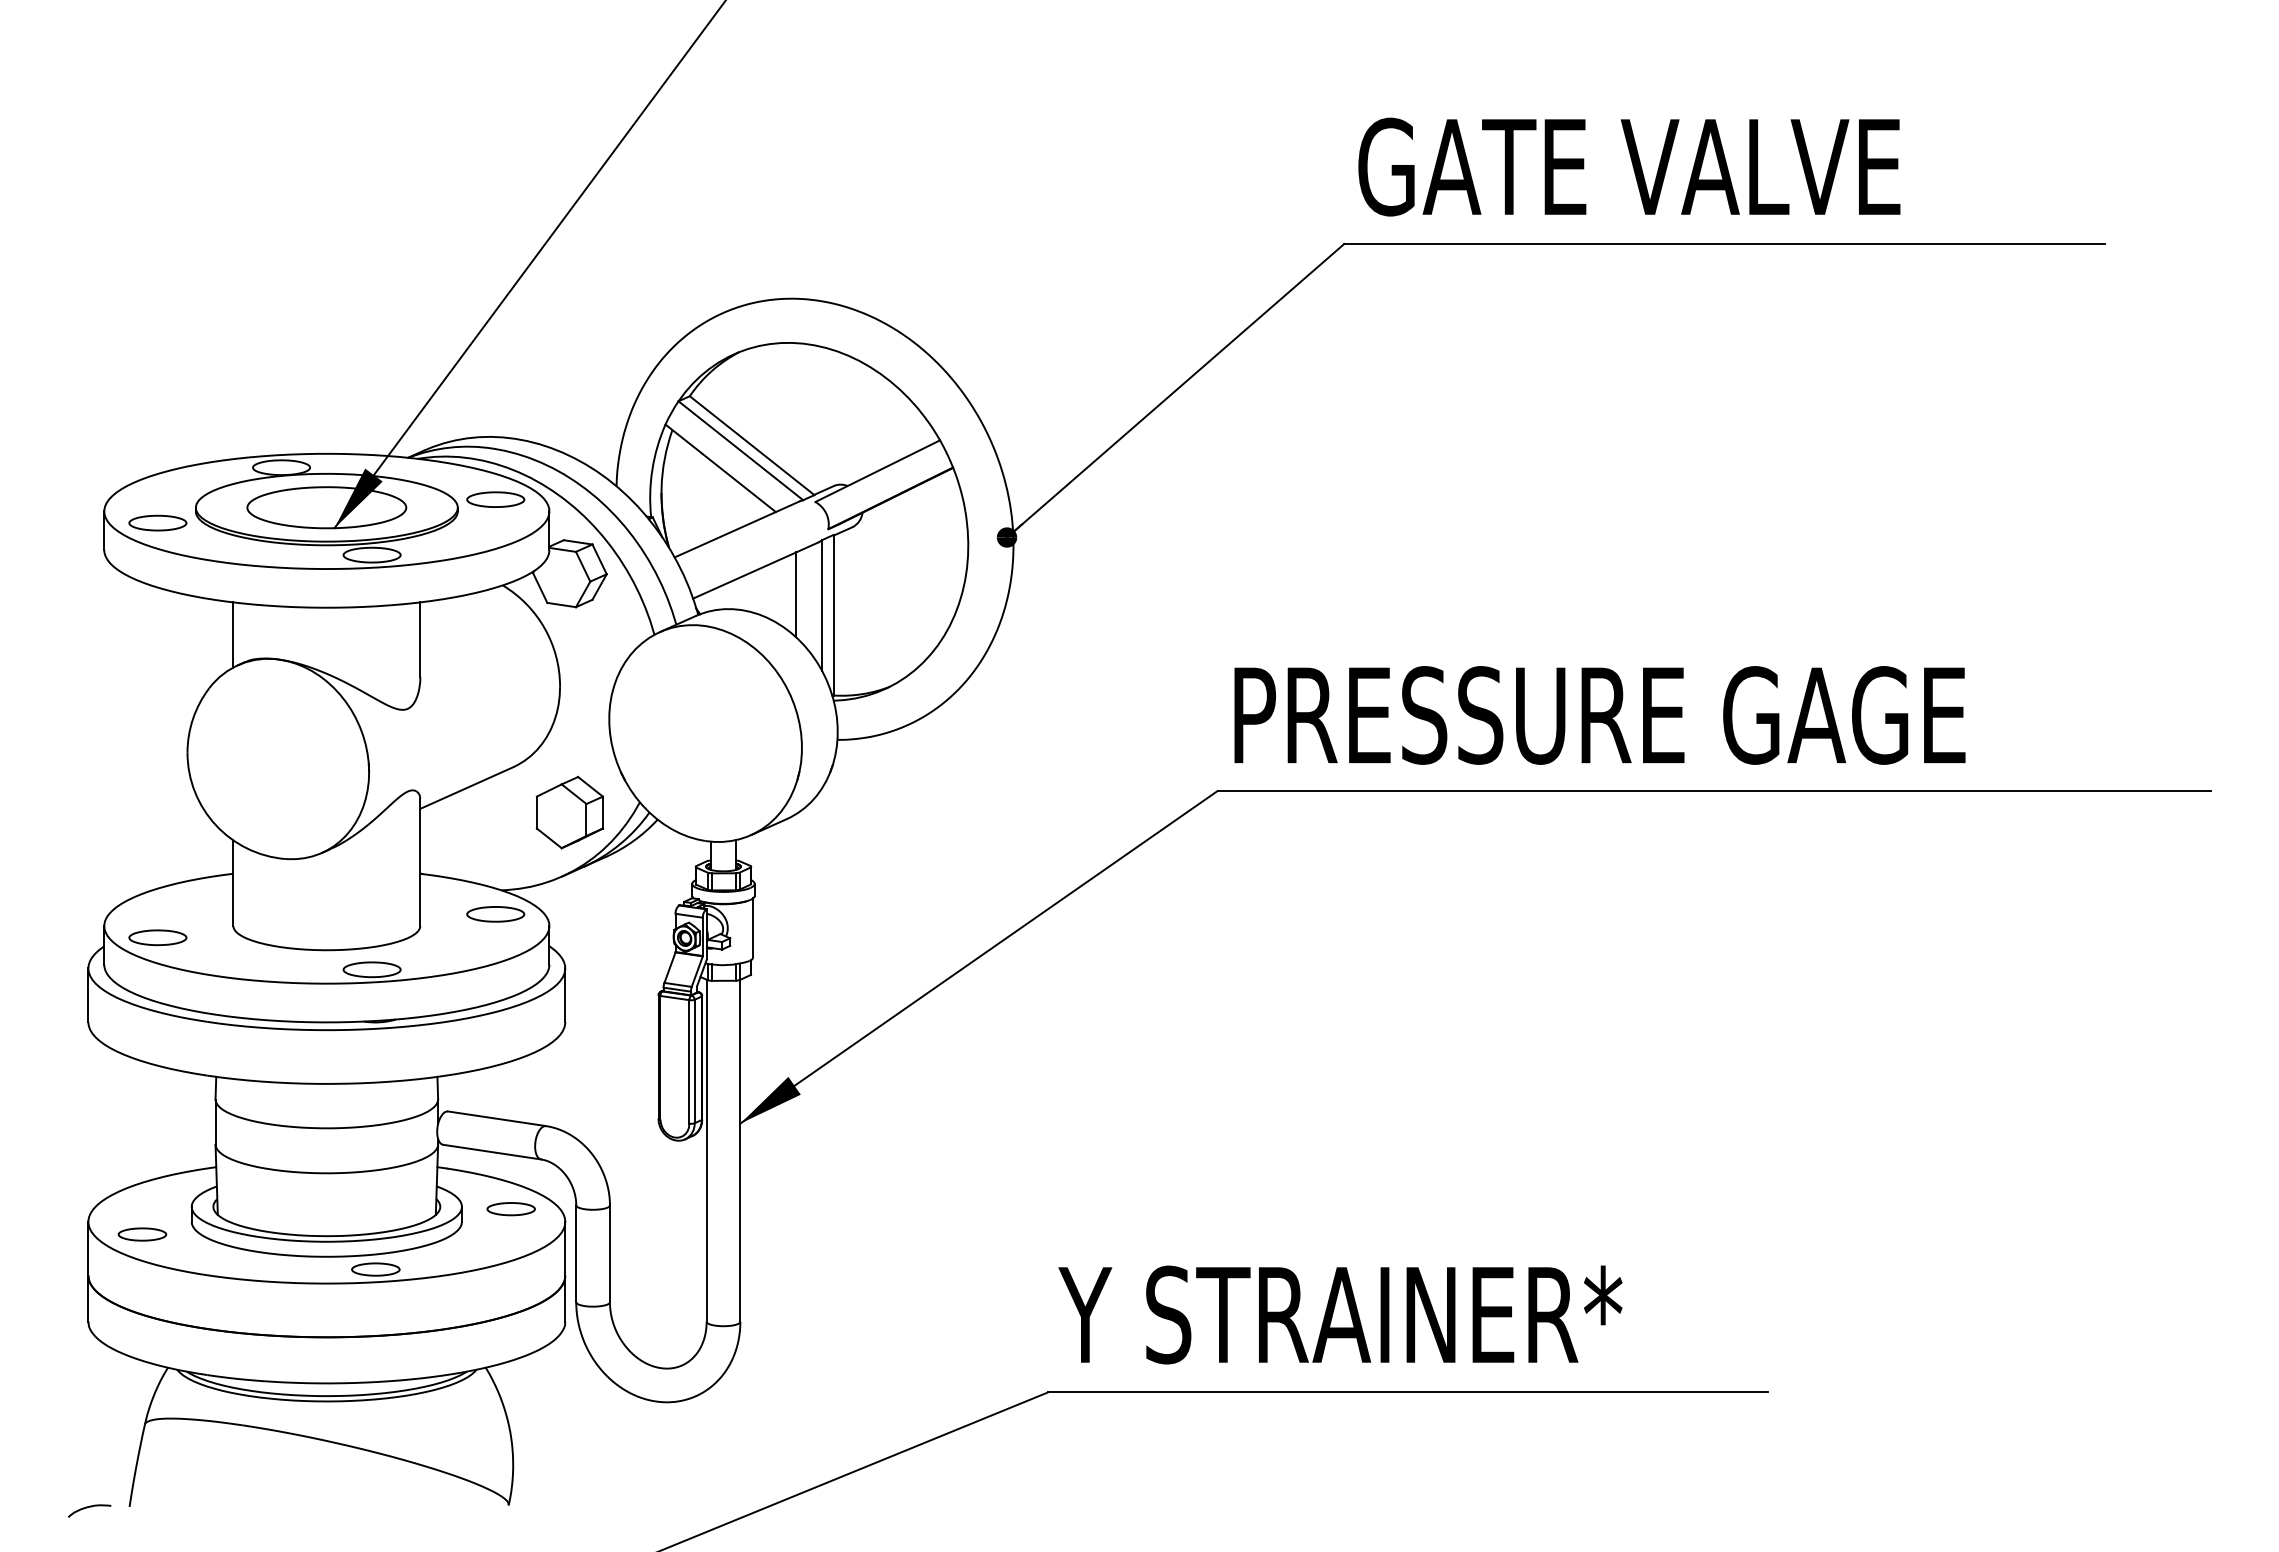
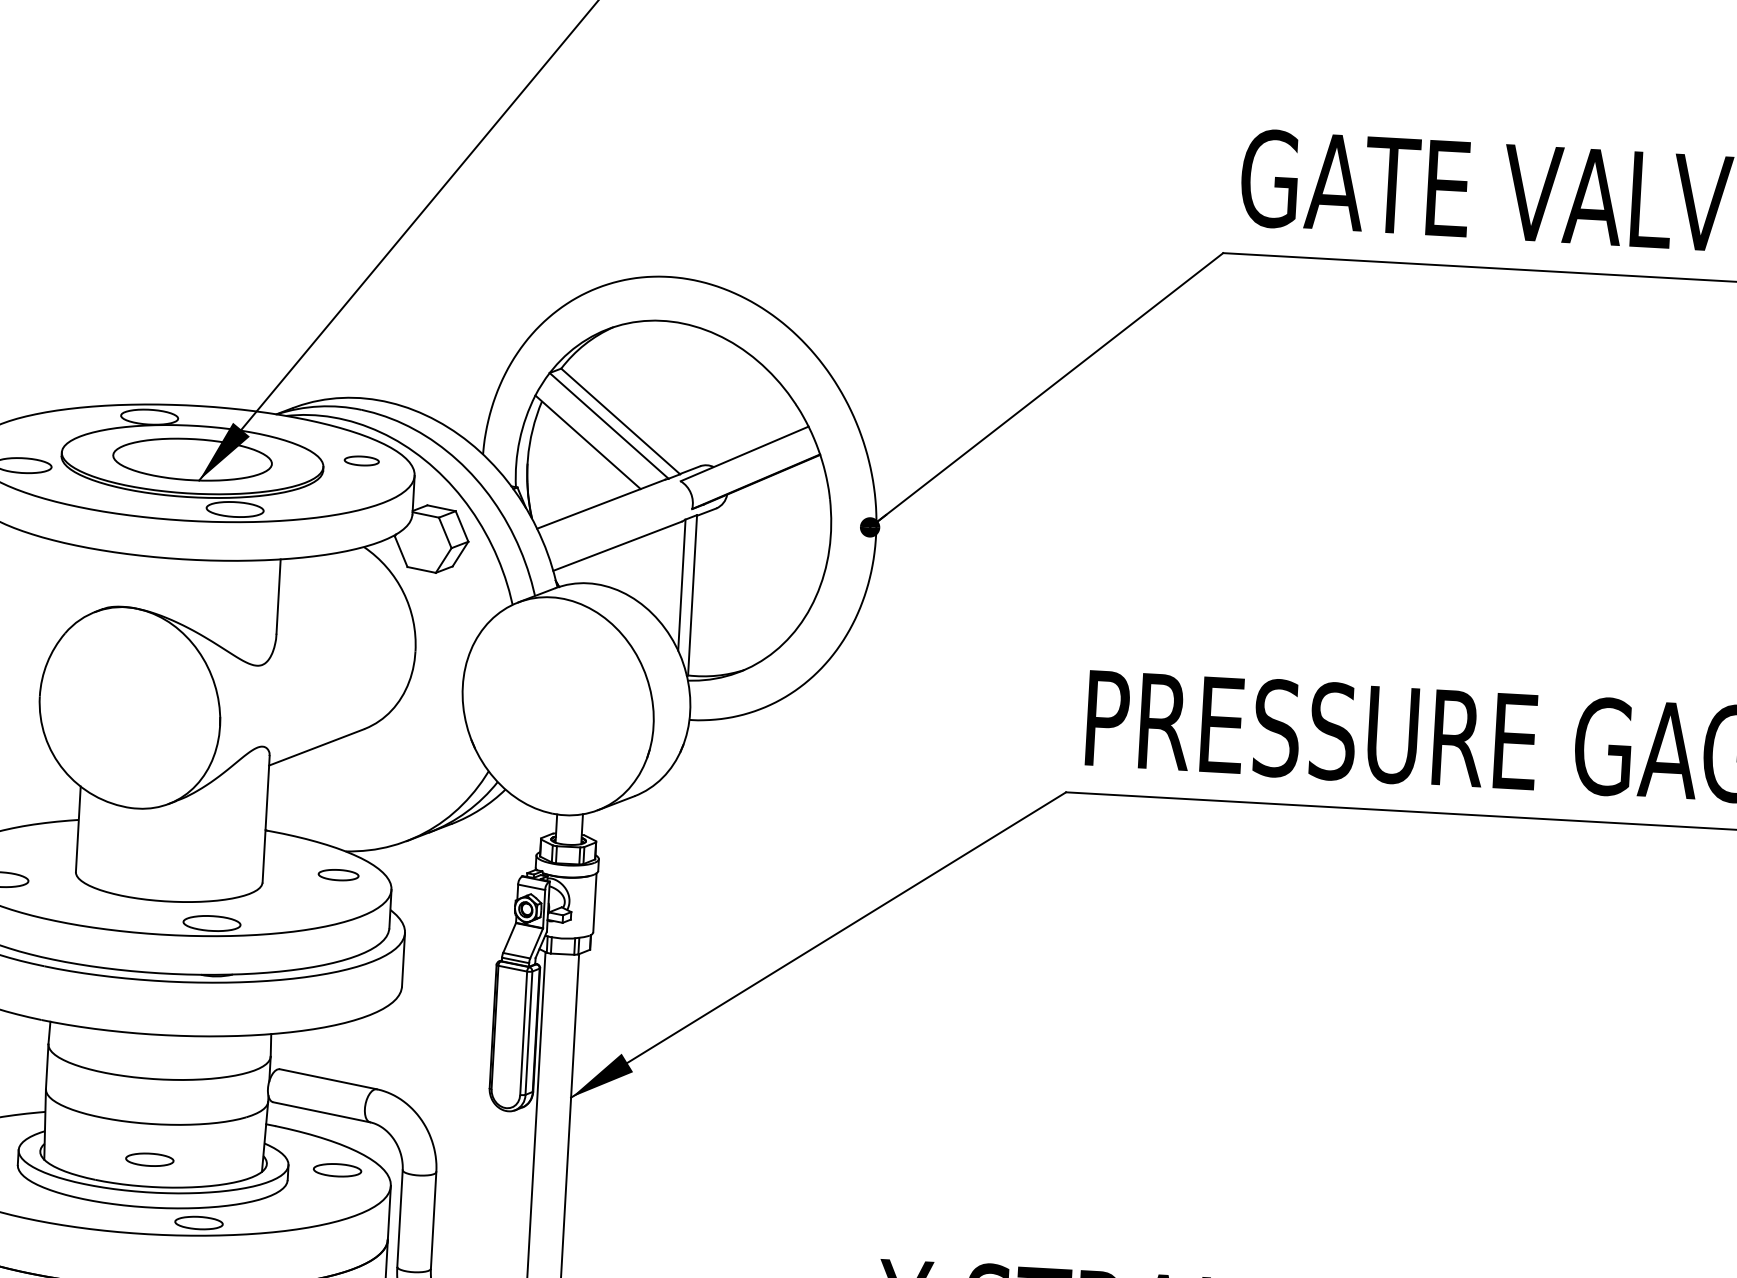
part: (495, 499) -> (361, 460), size x0.6
line: (796, 594) -> (656, 572), removed
line: (233, 634) -> (92, 581), removed
part: (569, 812) -> (417, 777), removed
part: (495, 914) -> (338, 875), size x0.7
part: (322, 1209) -> (149, 1160), added

